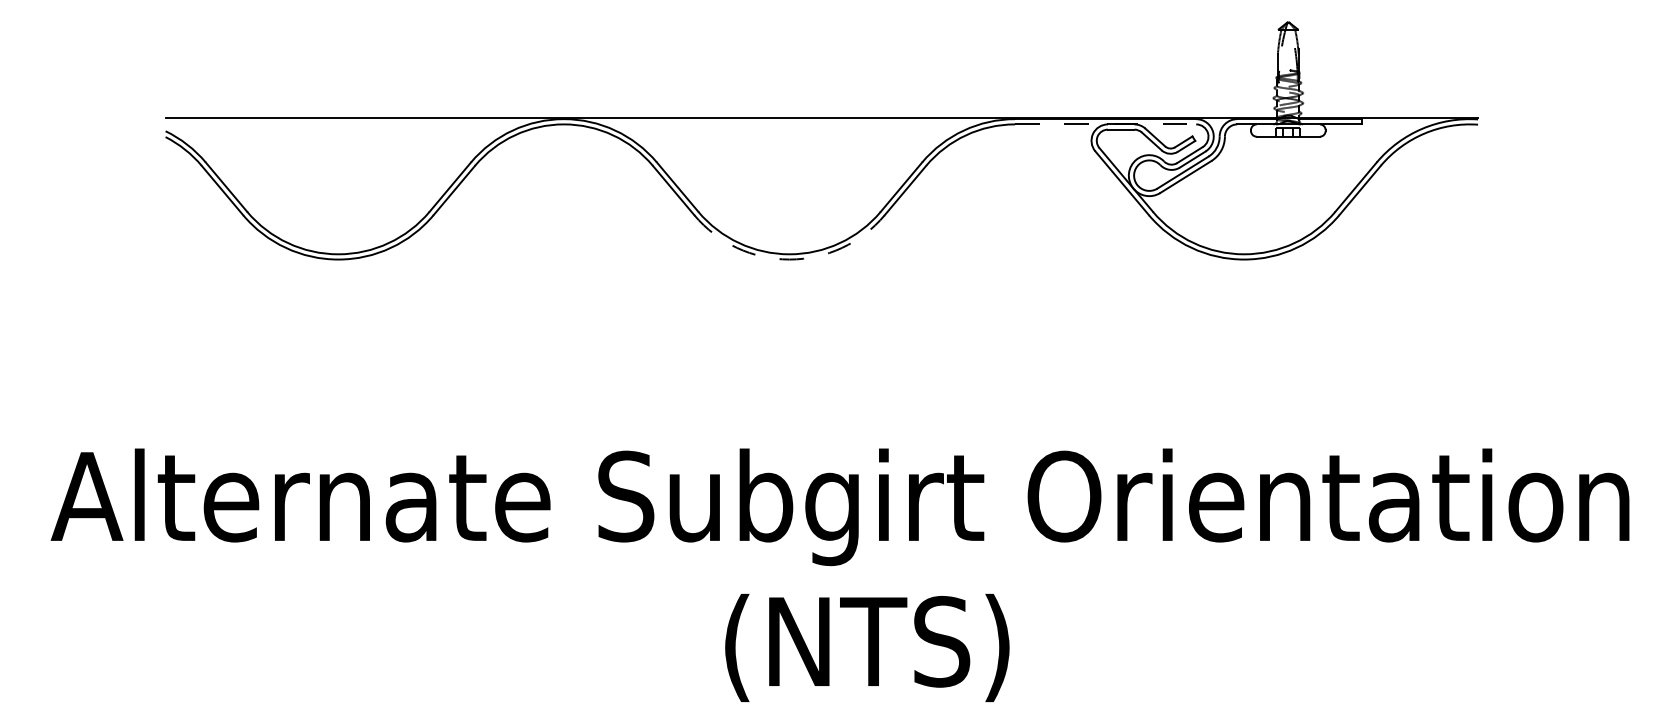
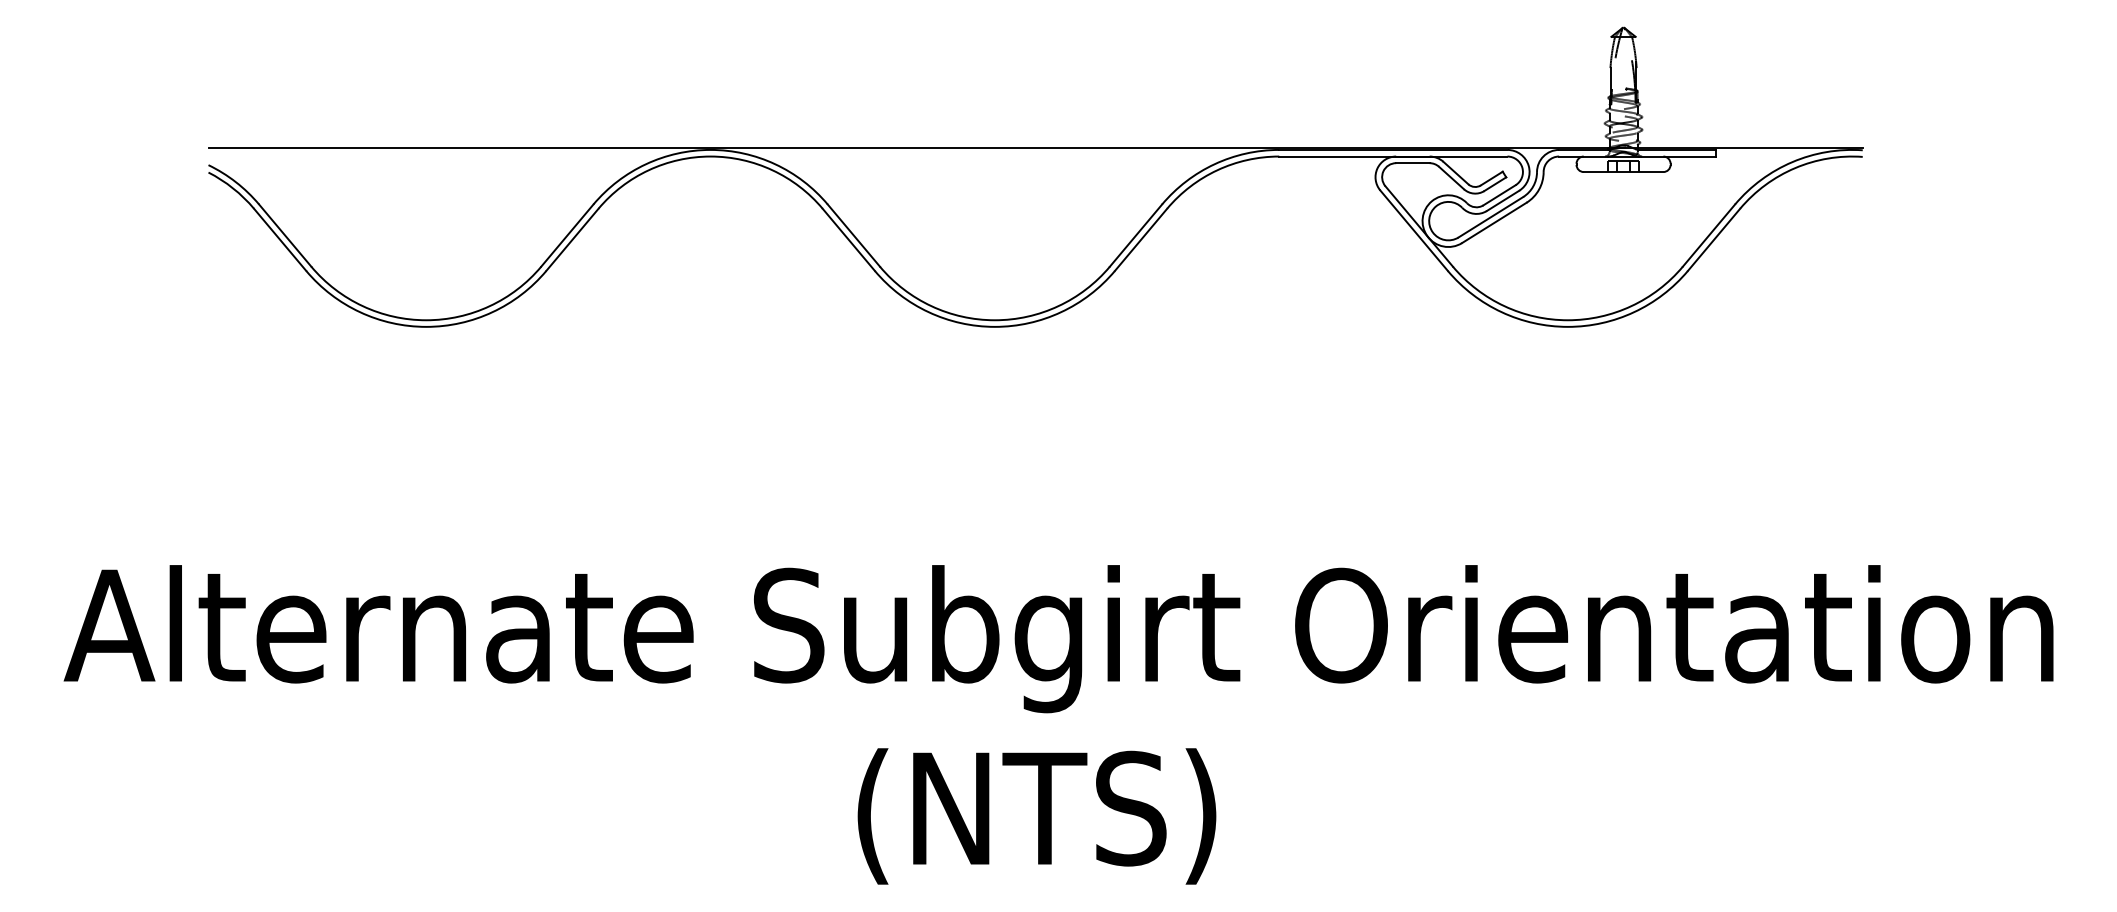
line: (1105, 124) -> (1393, 156), dashed -> solid
arc: (789, 259) -> (994, 326), dashed -> solid
text: (866, 648) -> (1036, 816), moved

